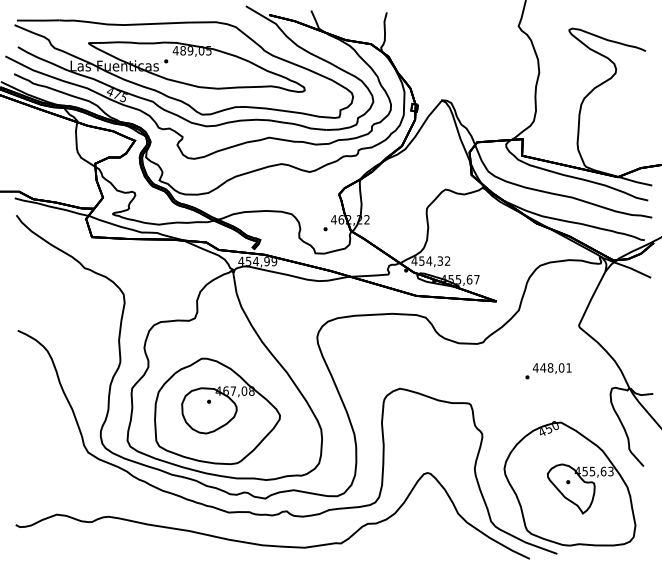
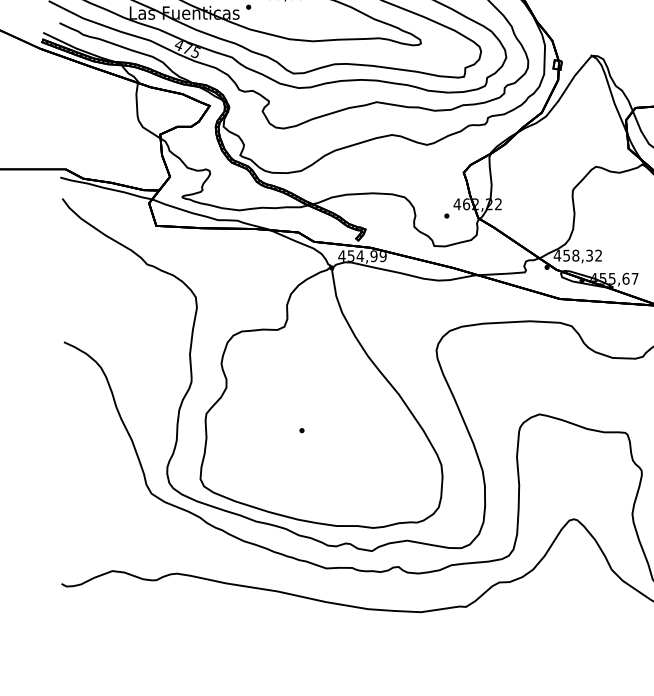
text: (428, 260) -> (574, 254), 454,32 -> 458,32
part: (217, 411) -> (312, 442), removed

